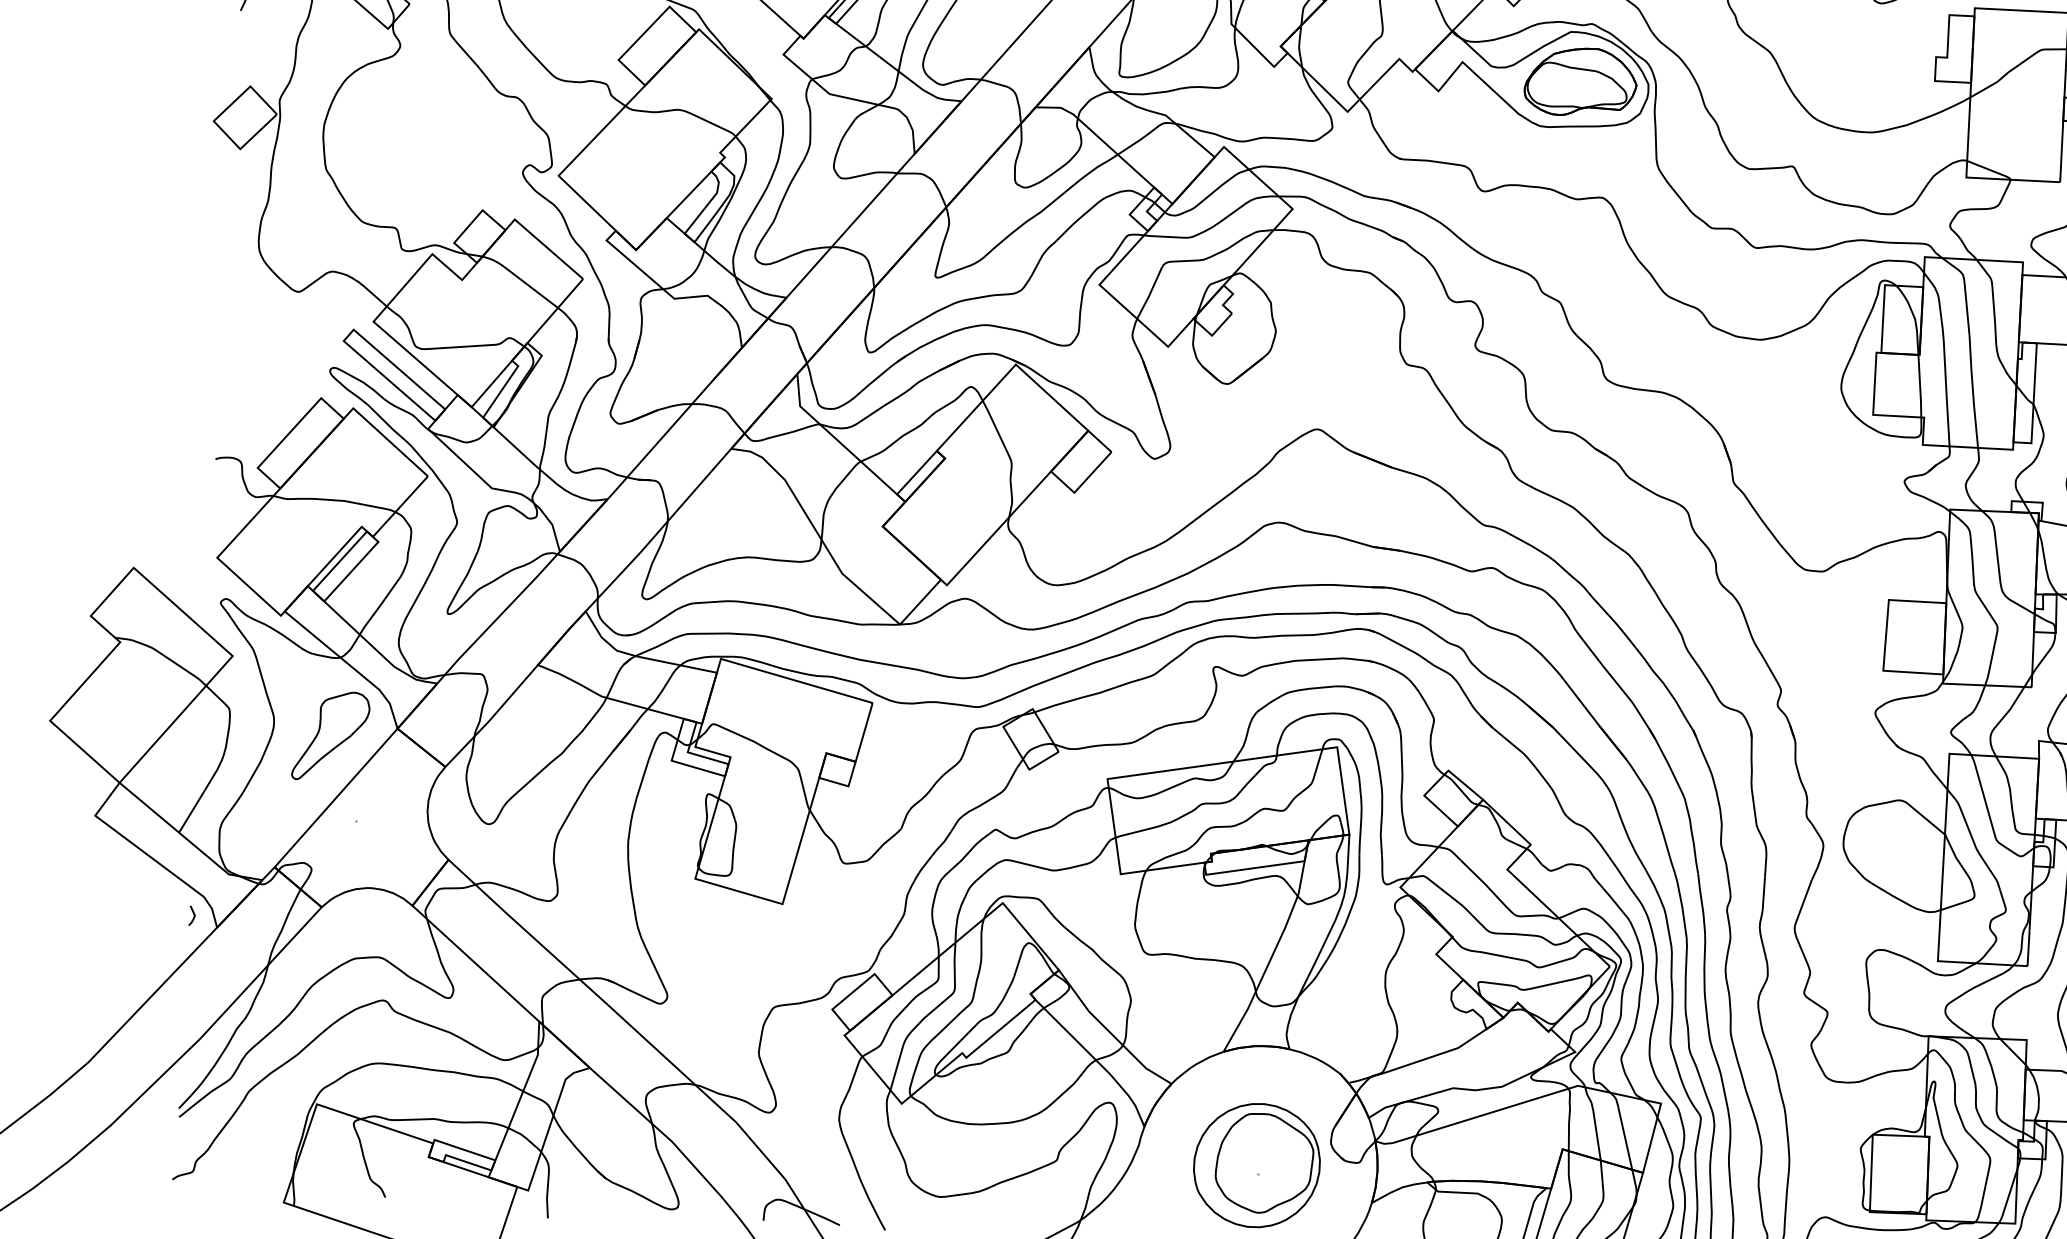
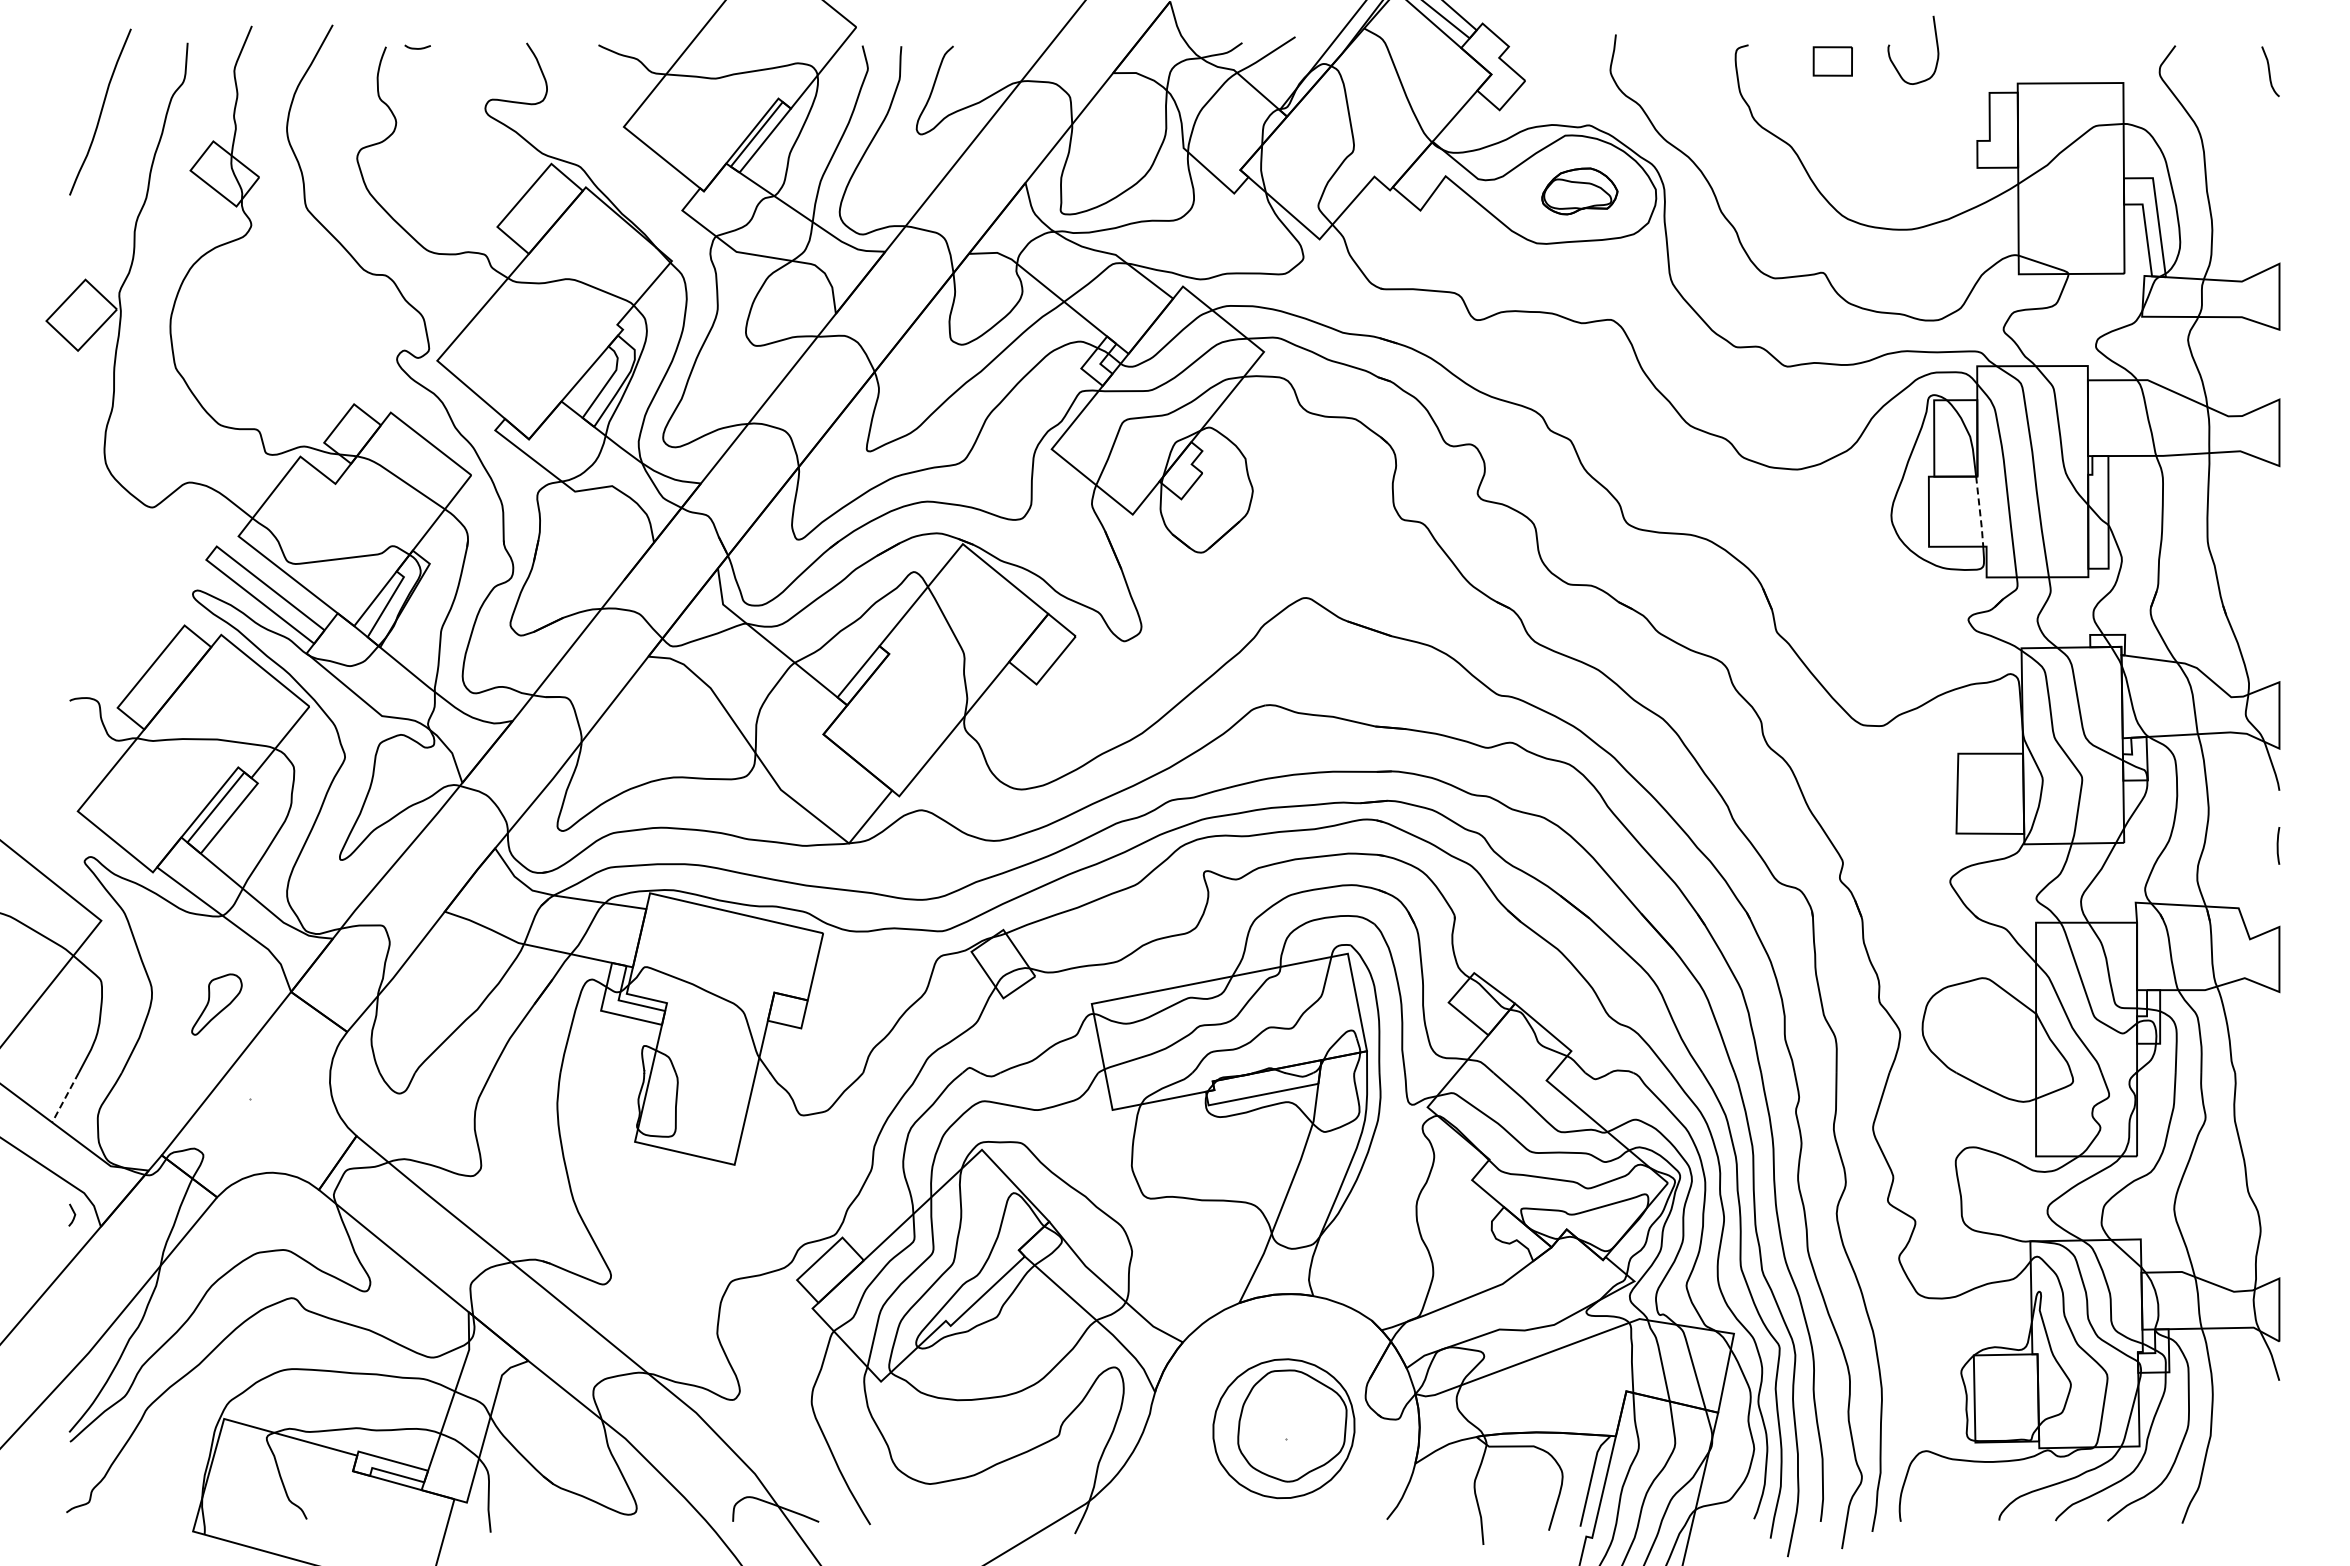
part: (1580, 82) -> (1579, 191), size x0.6
line: (1920, 387) -> (1980, 512), solid -> dashed
part: (330, 736) -> (216, 1004), size x0.6
line: (192, 811) -> (65, 1097), solid -> dashed

